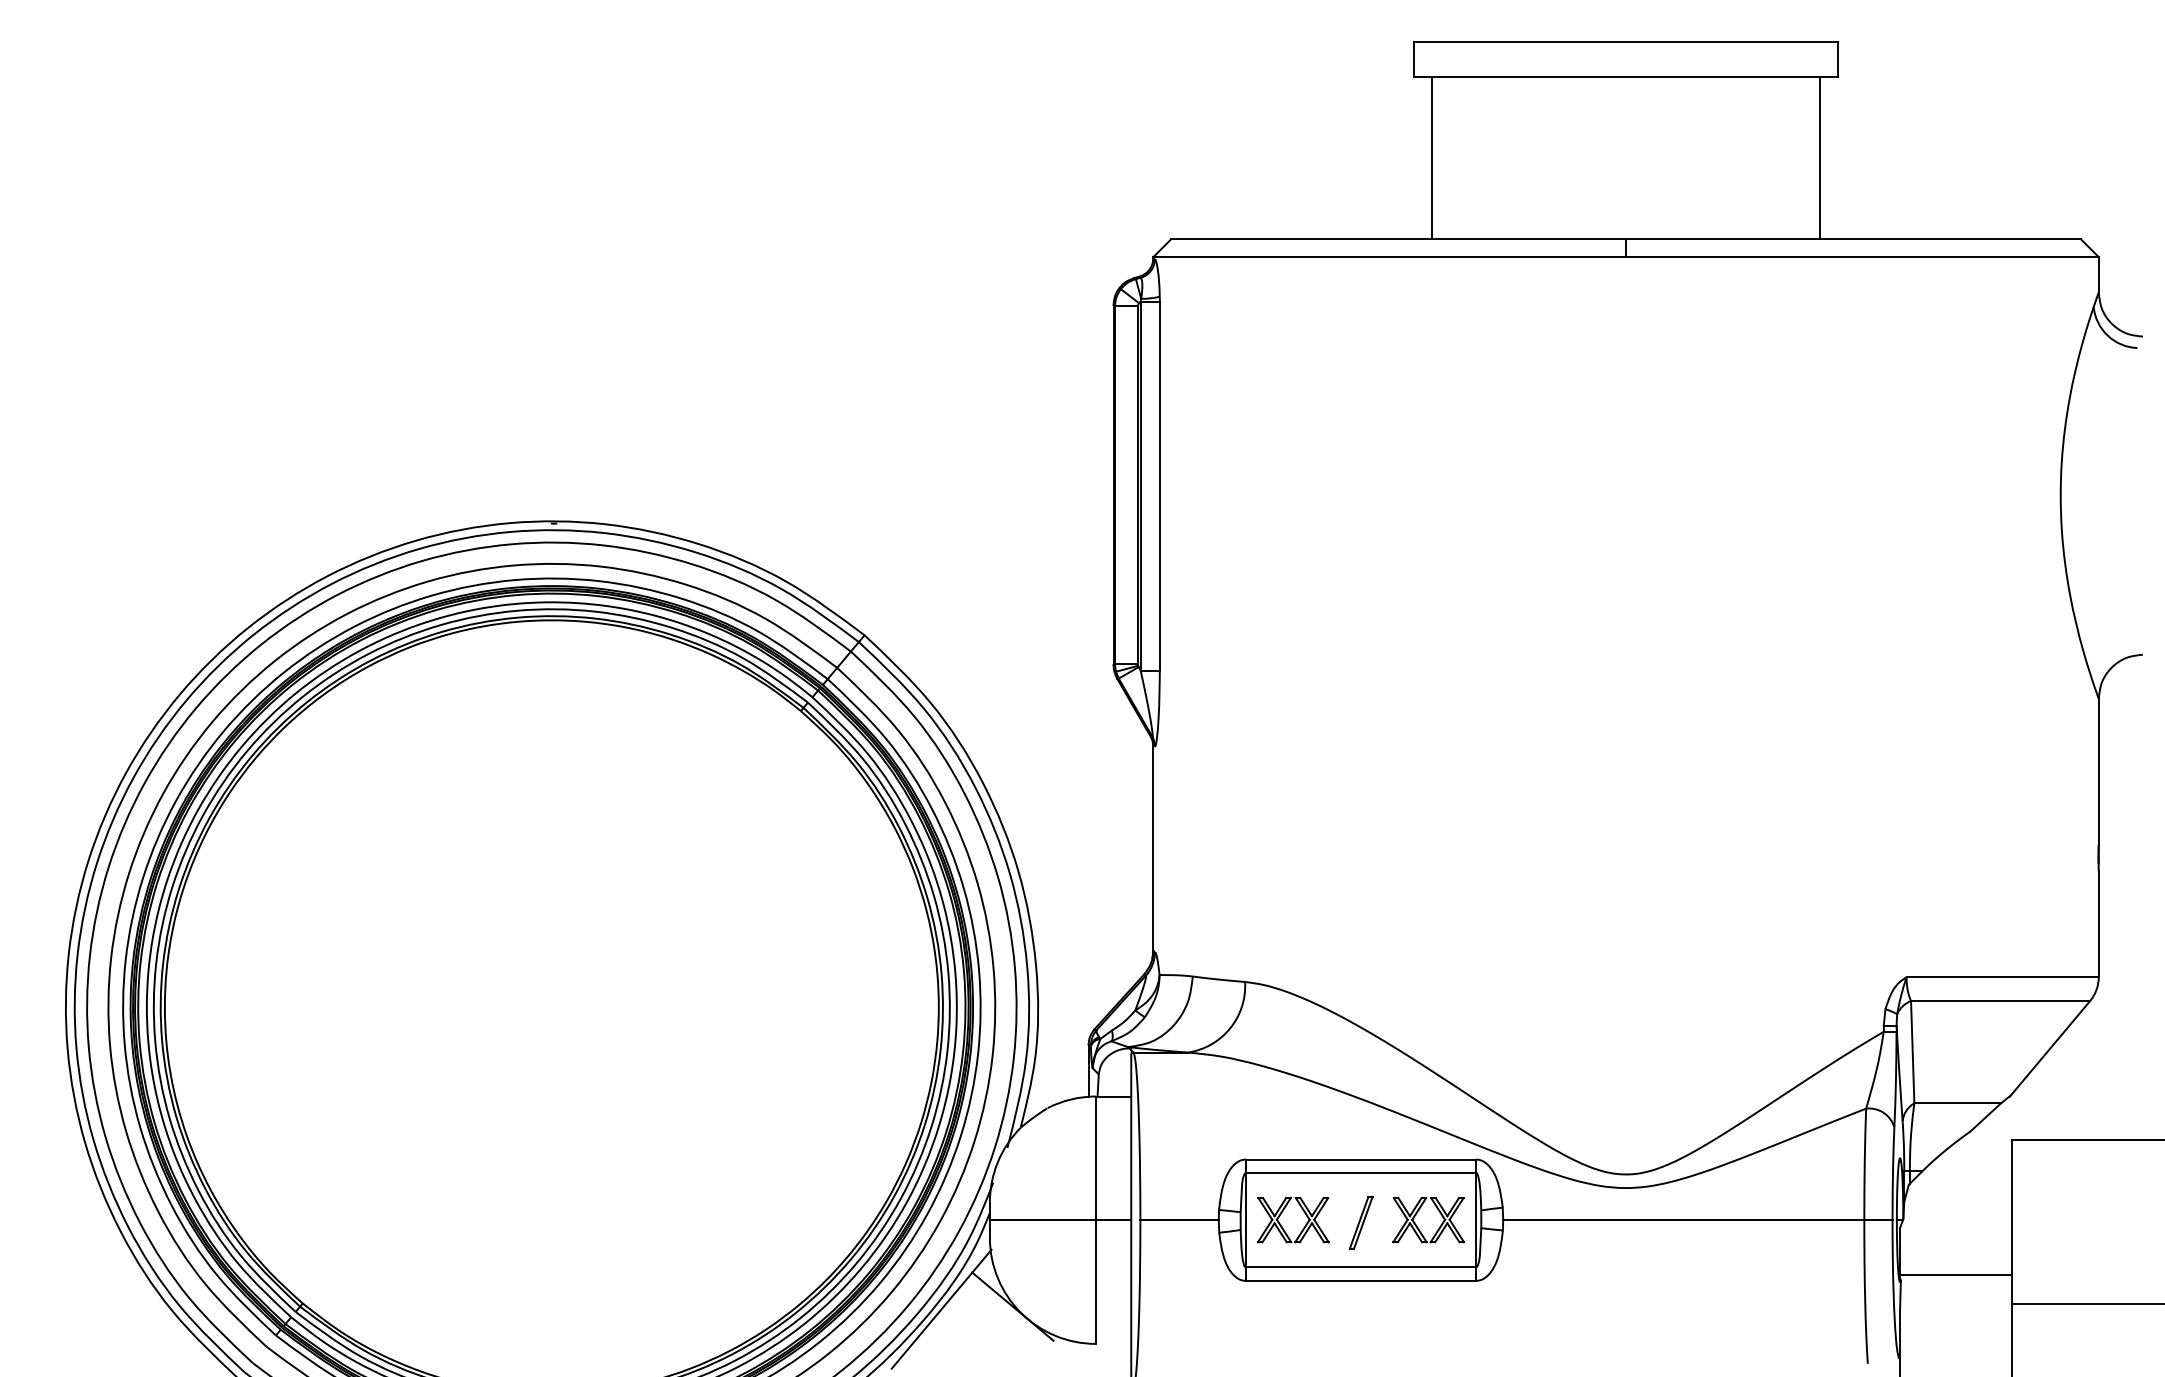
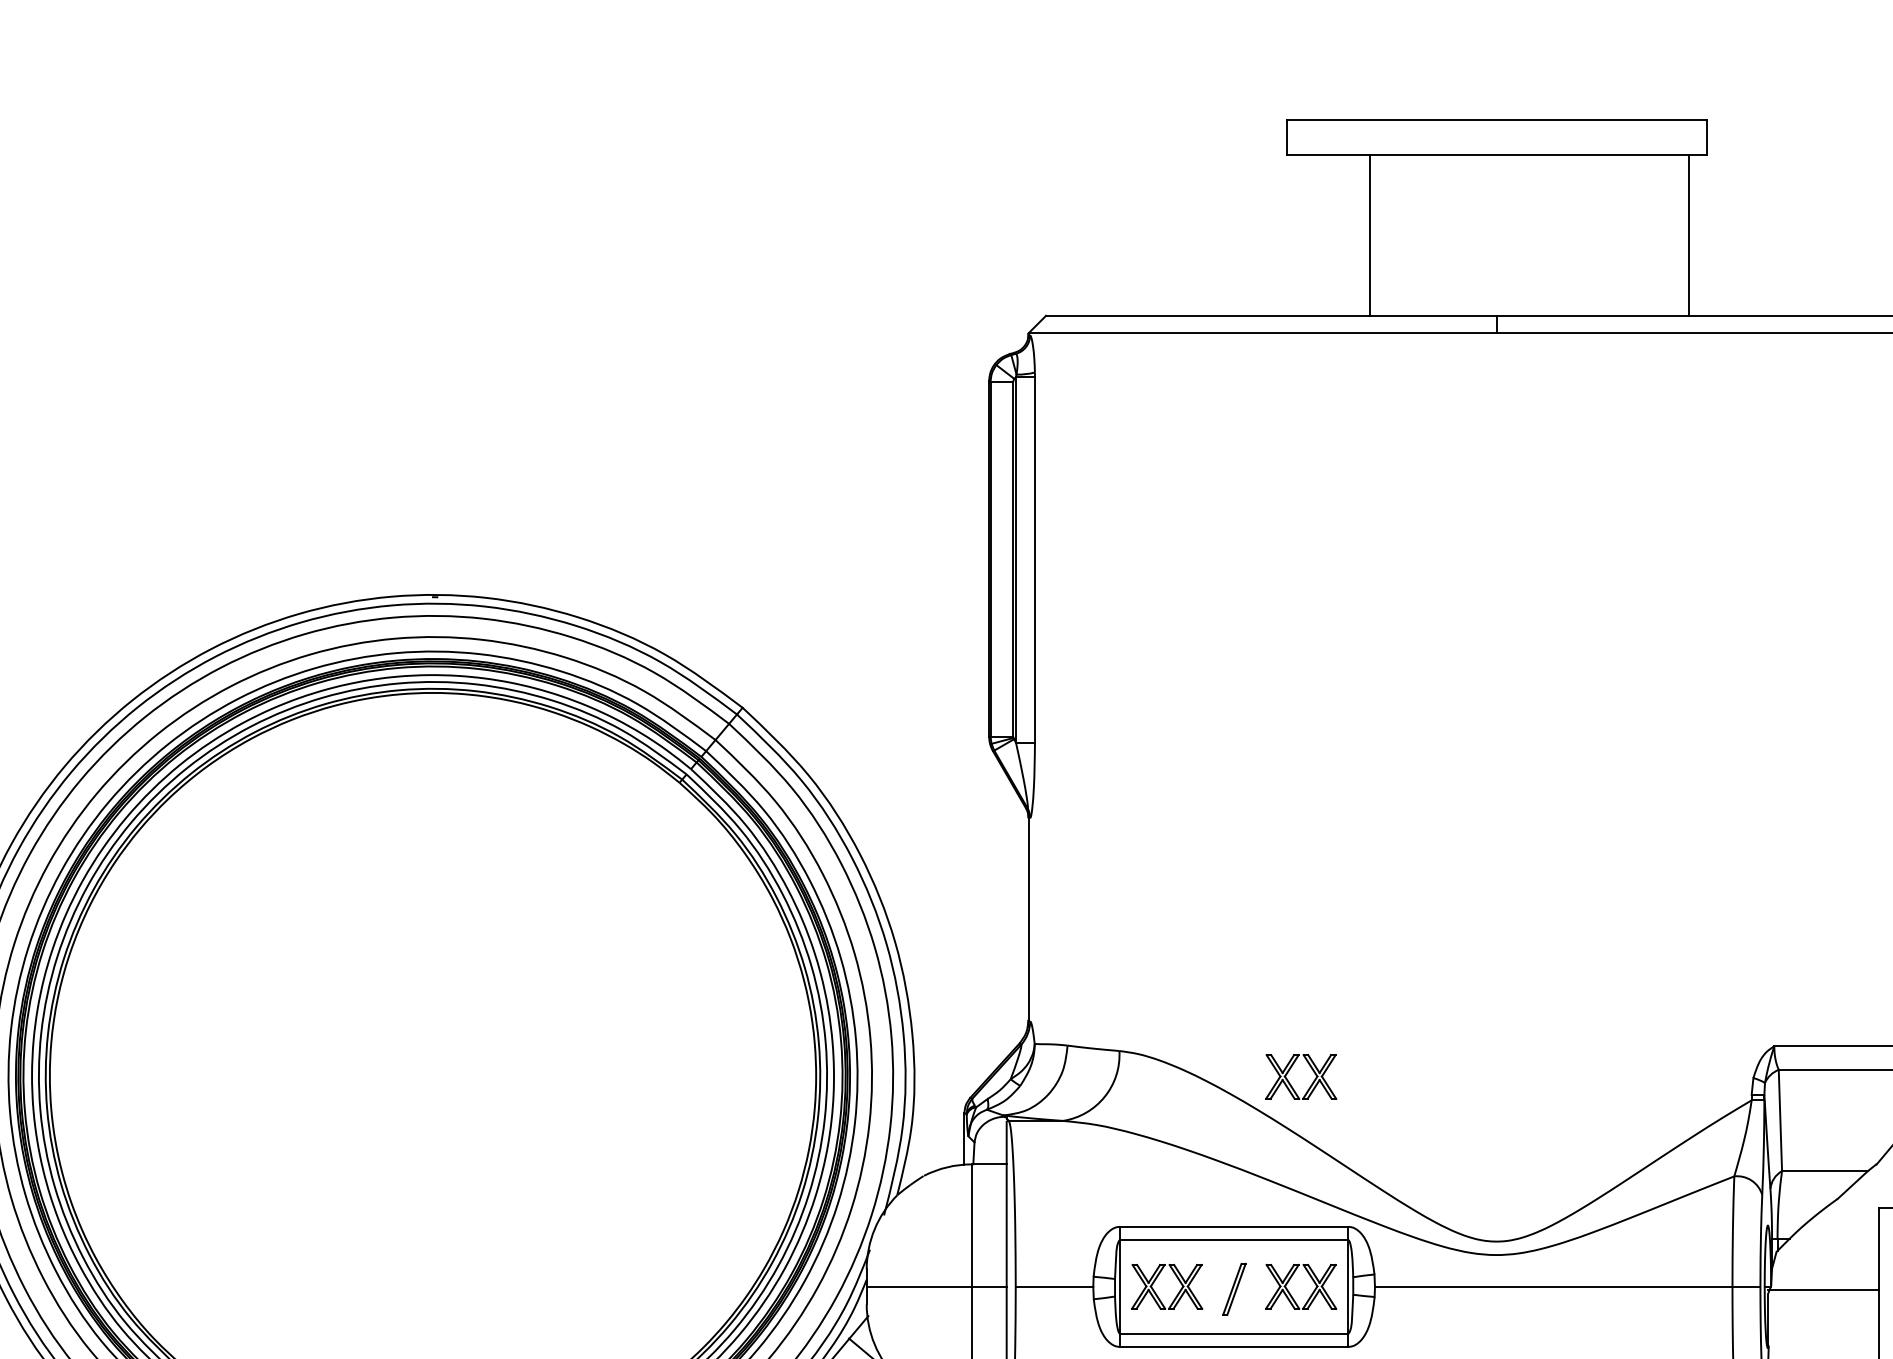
line: (1431, 157) -> (1370, 234), moved
part: (1417, 1013) -> (1290, 1082), added
line: (1955, 1274) -> (1822, 1289), moved

